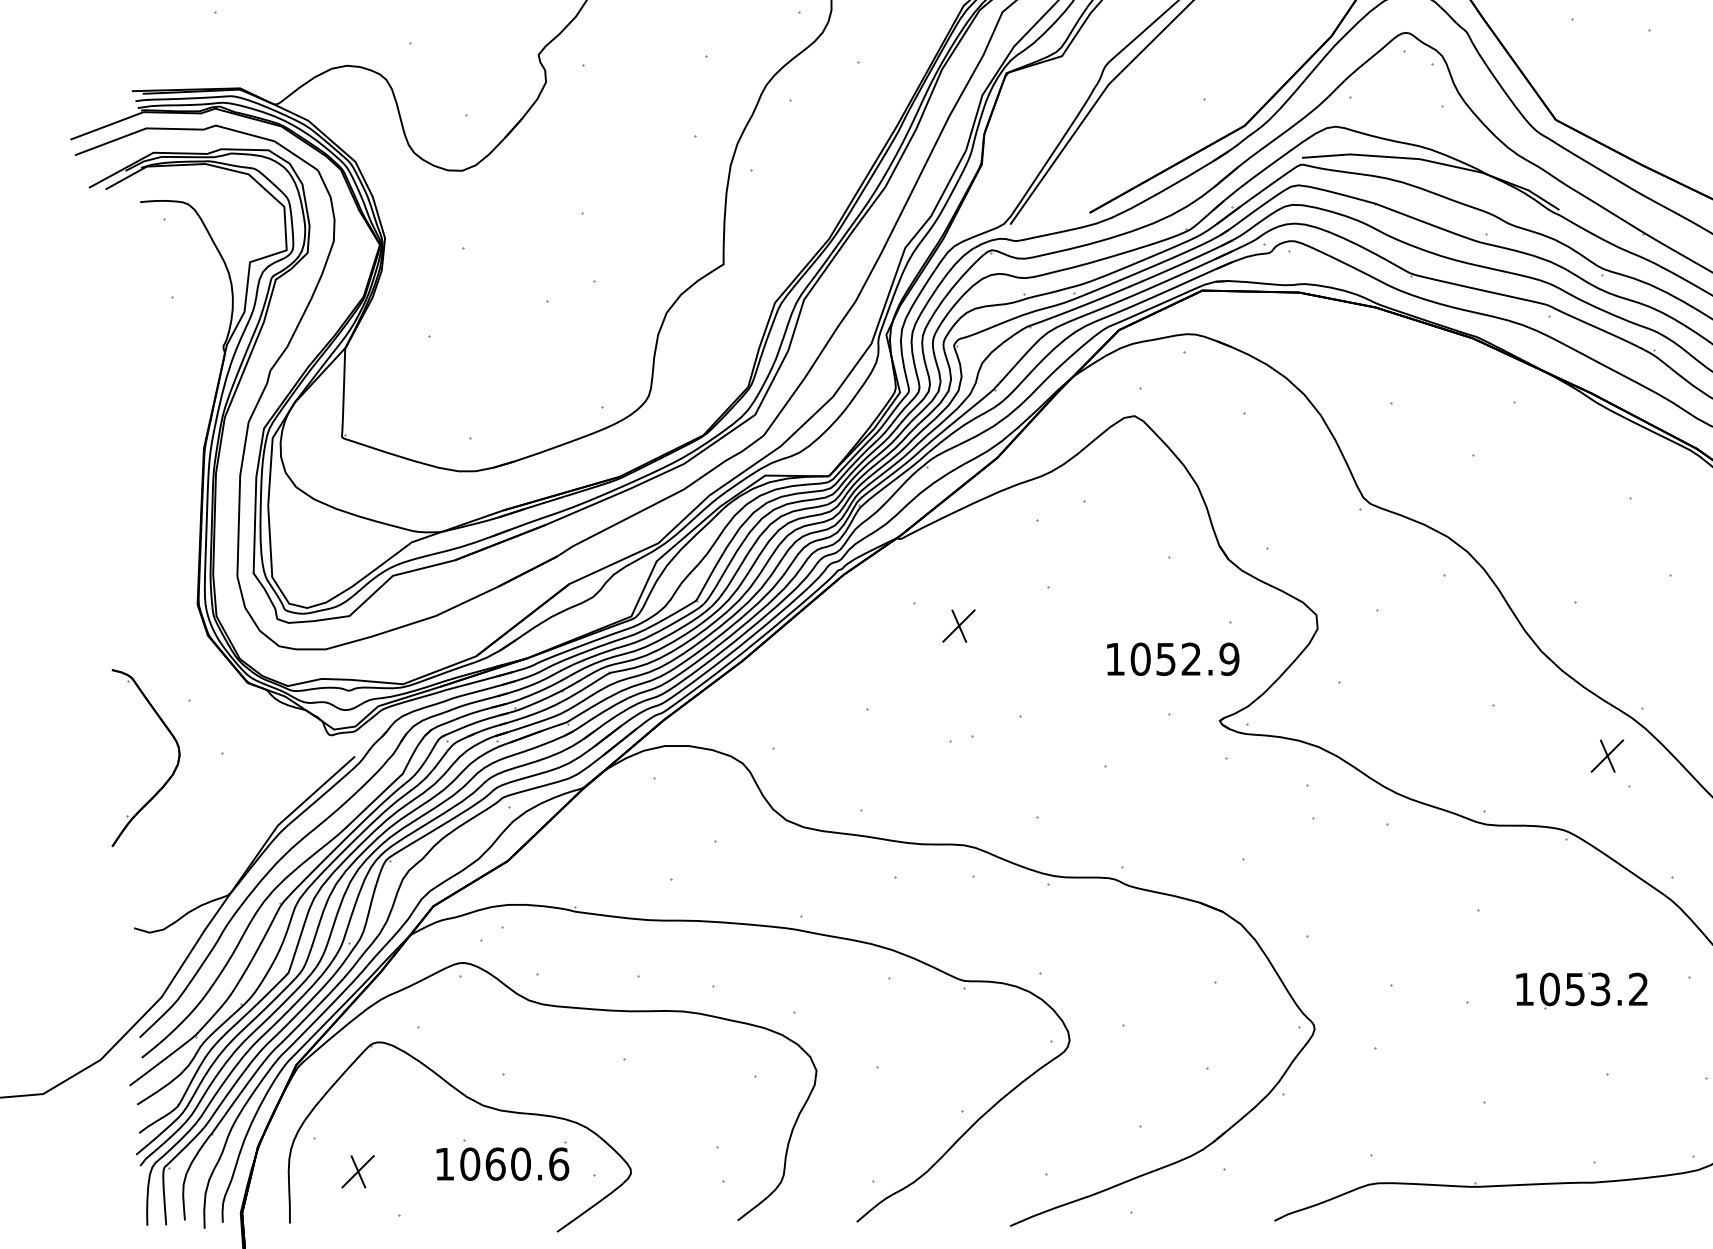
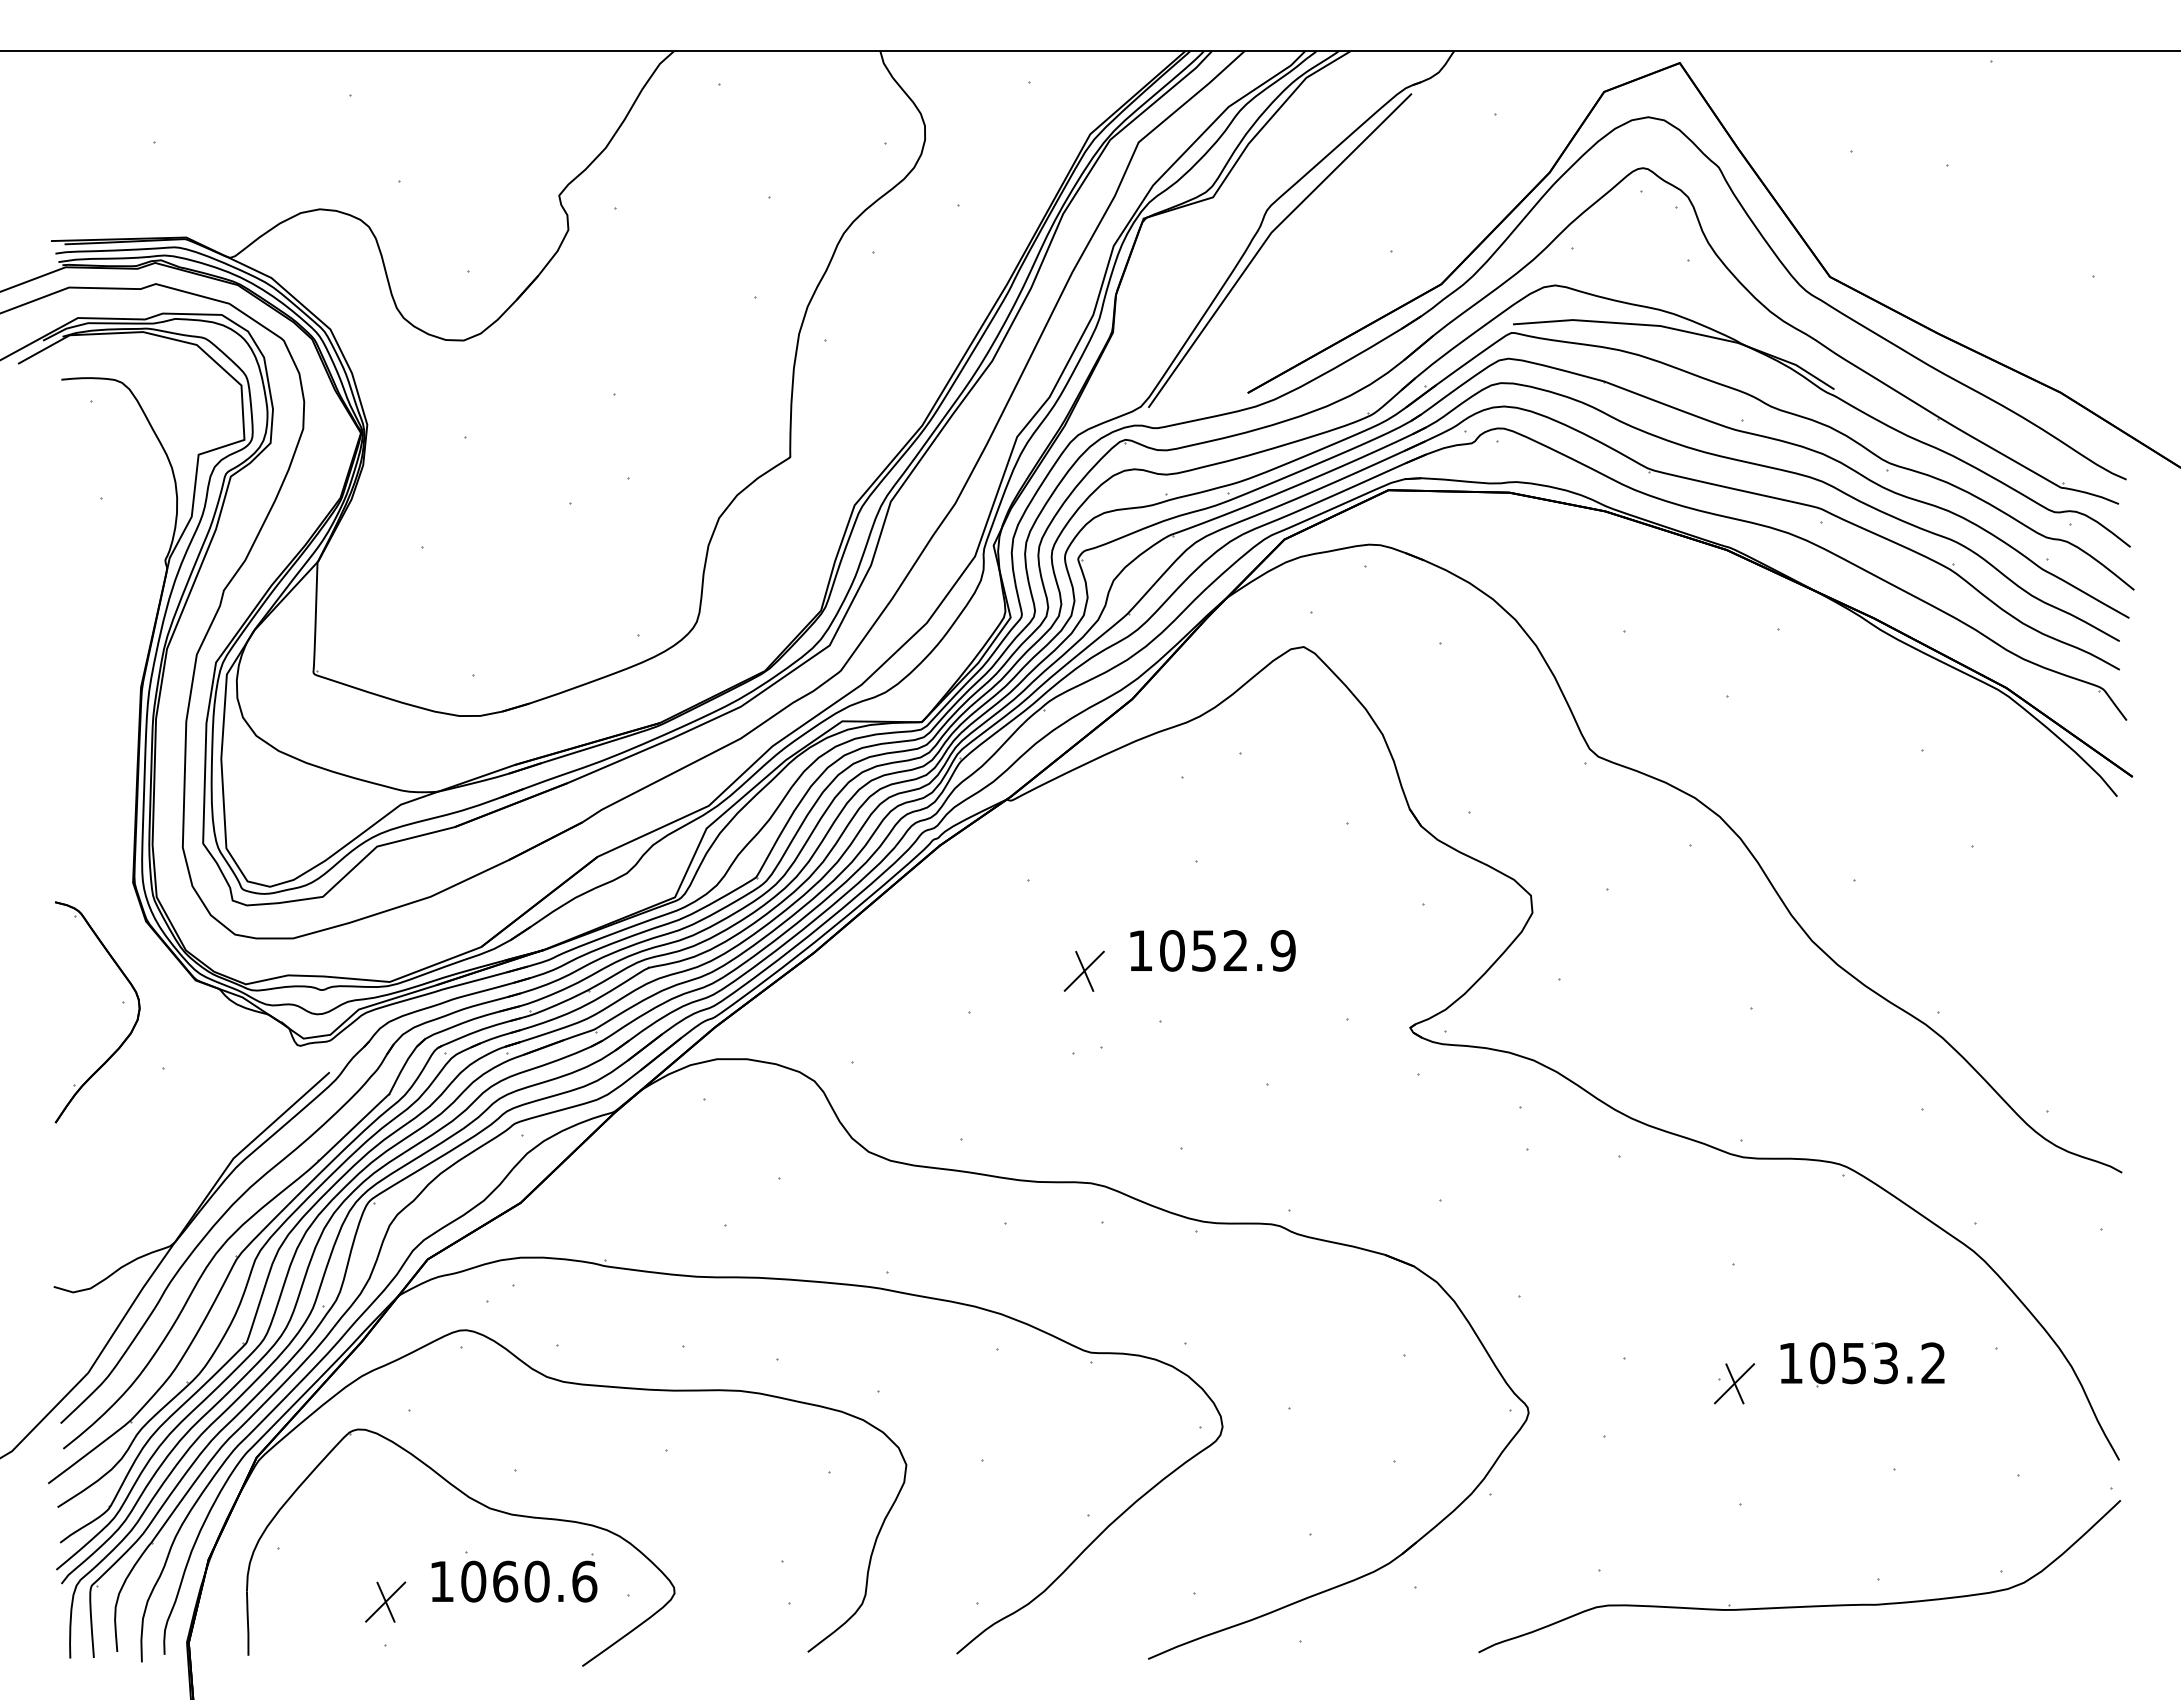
part: (958, 625) -> (1083, 970), moved
text: (1172, 659) -> (1212, 950), moved
part: (1607, 755) -> (1734, 1383), moved
part: (169, 776) -> (127, 1035), moved
part: (358, 1171) -> (385, 1601), moved

